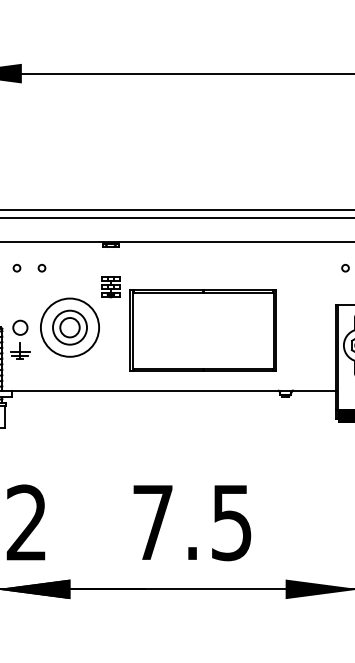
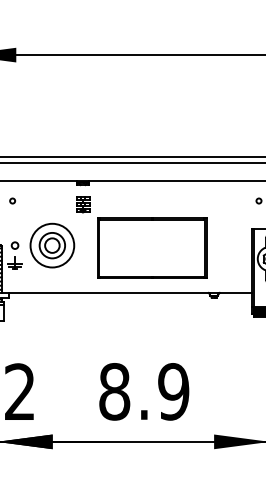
circle: (41, 268) -> (31, 201), removed
part: (110, 287) -> (82, 205), moved
circle: (19, 327) -> (14, 245), size x0.62
text: (192, 522) -> (144, 391), 7.5 -> 8.9

